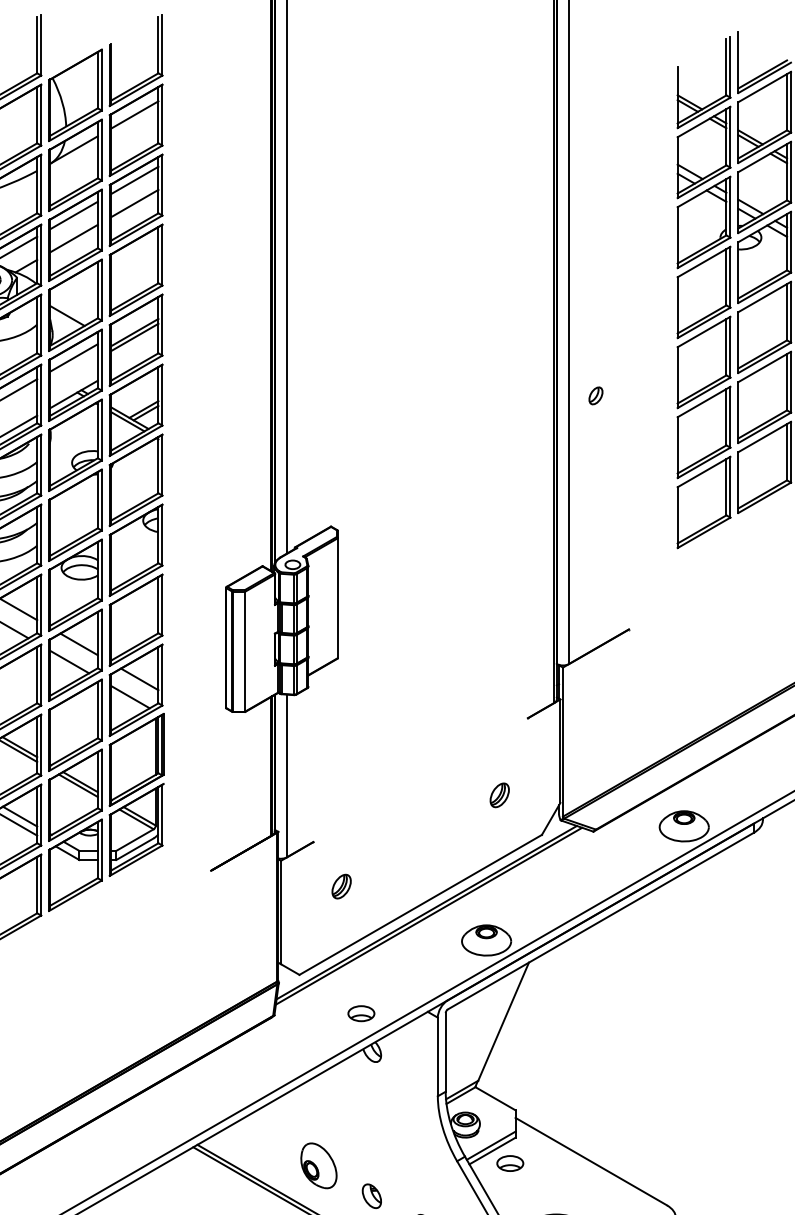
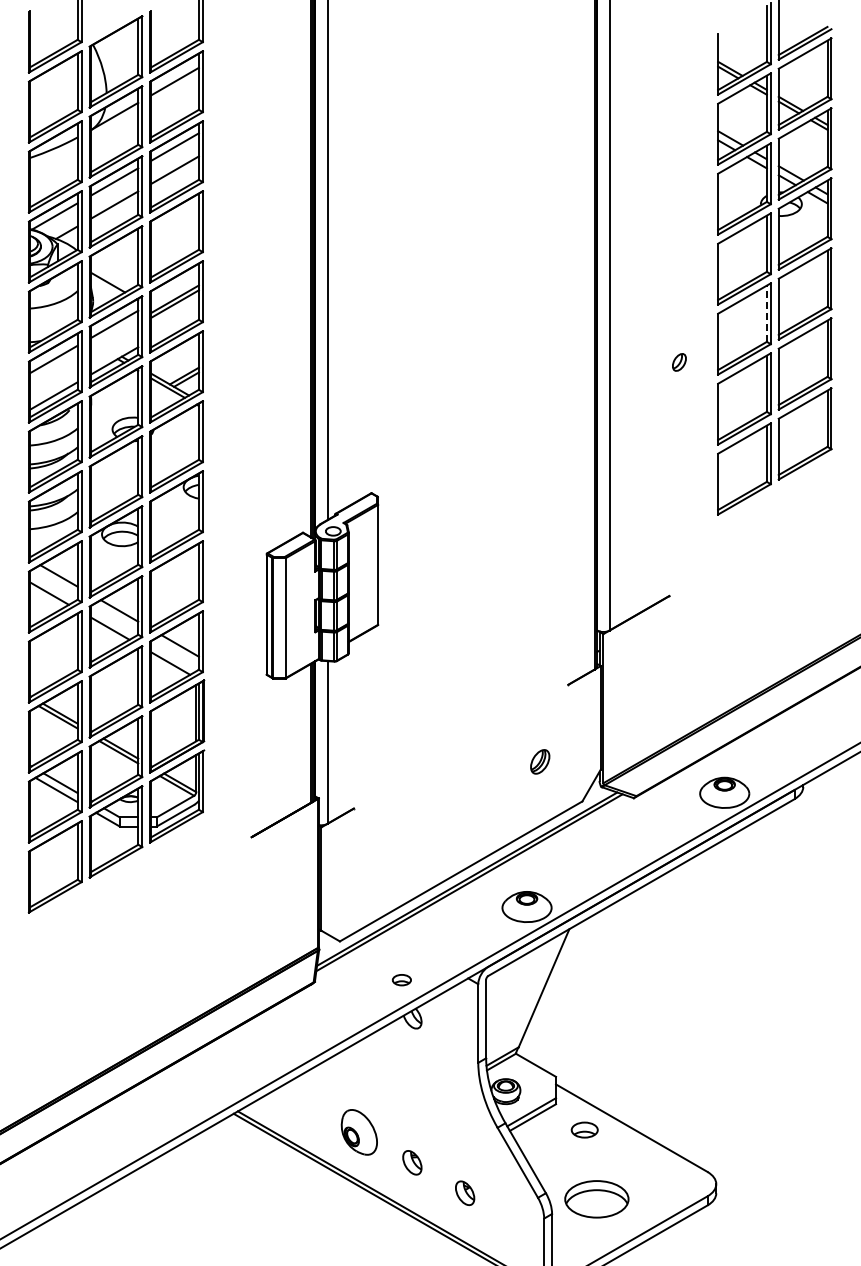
line: (726, 346) -> (766, 313), solid -> dashed
part: (596, 395) -> (679, 362), moved
part: (342, 885) -> (382, 852), removed
part: (361, 1012) -> (401, 979), size x0.7
part: (510, 1162) -> (584, 1129), moved

